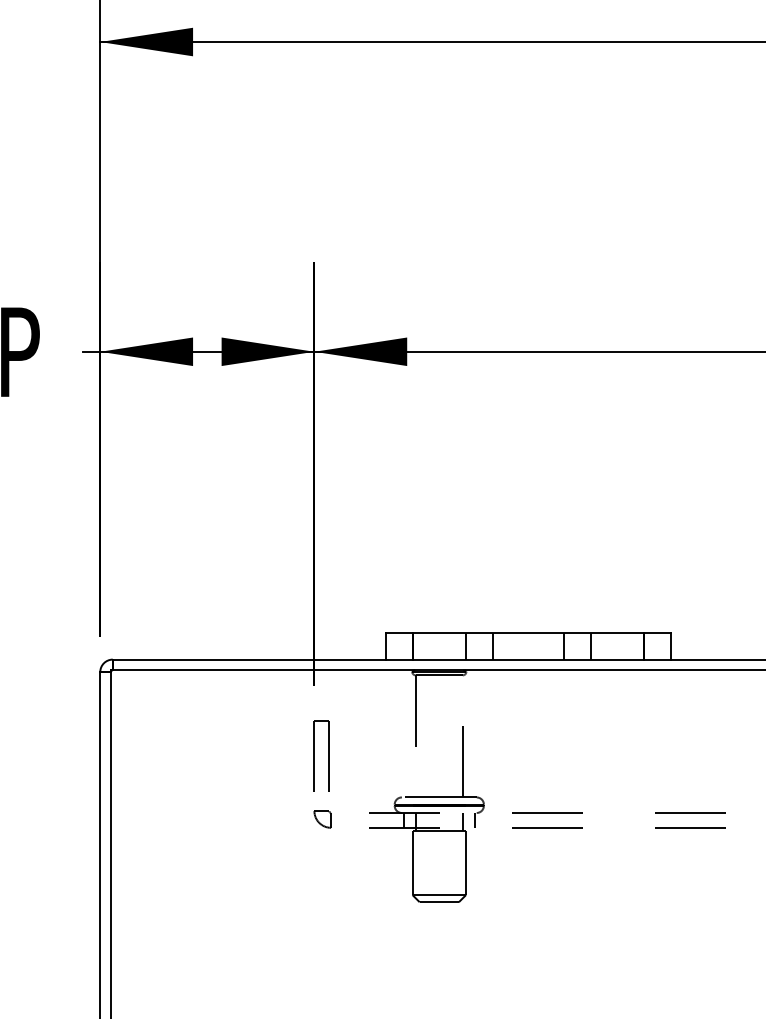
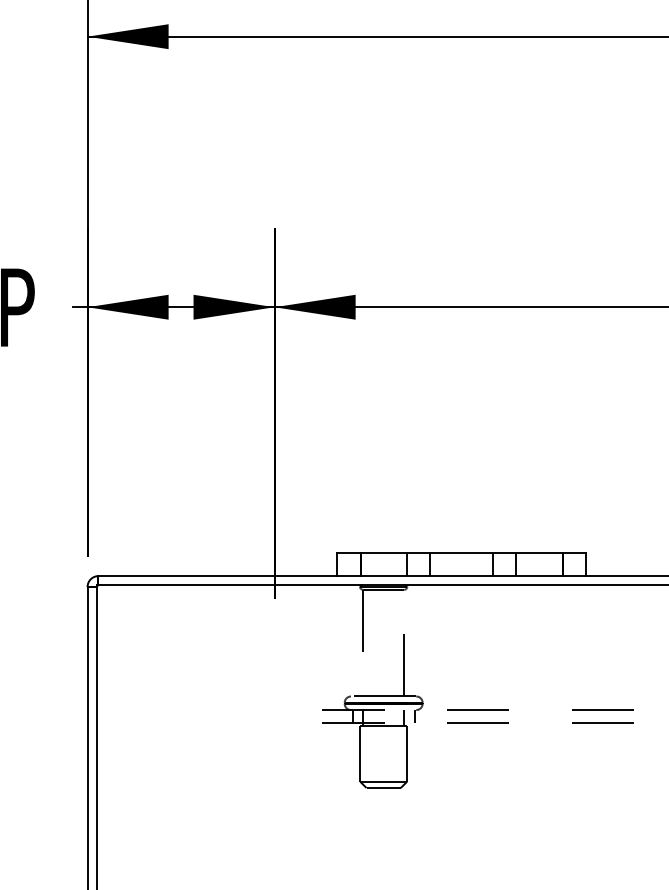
part: (322, 756) -> (281, 660), removed
part: (322, 819) -> (281, 715), removed

